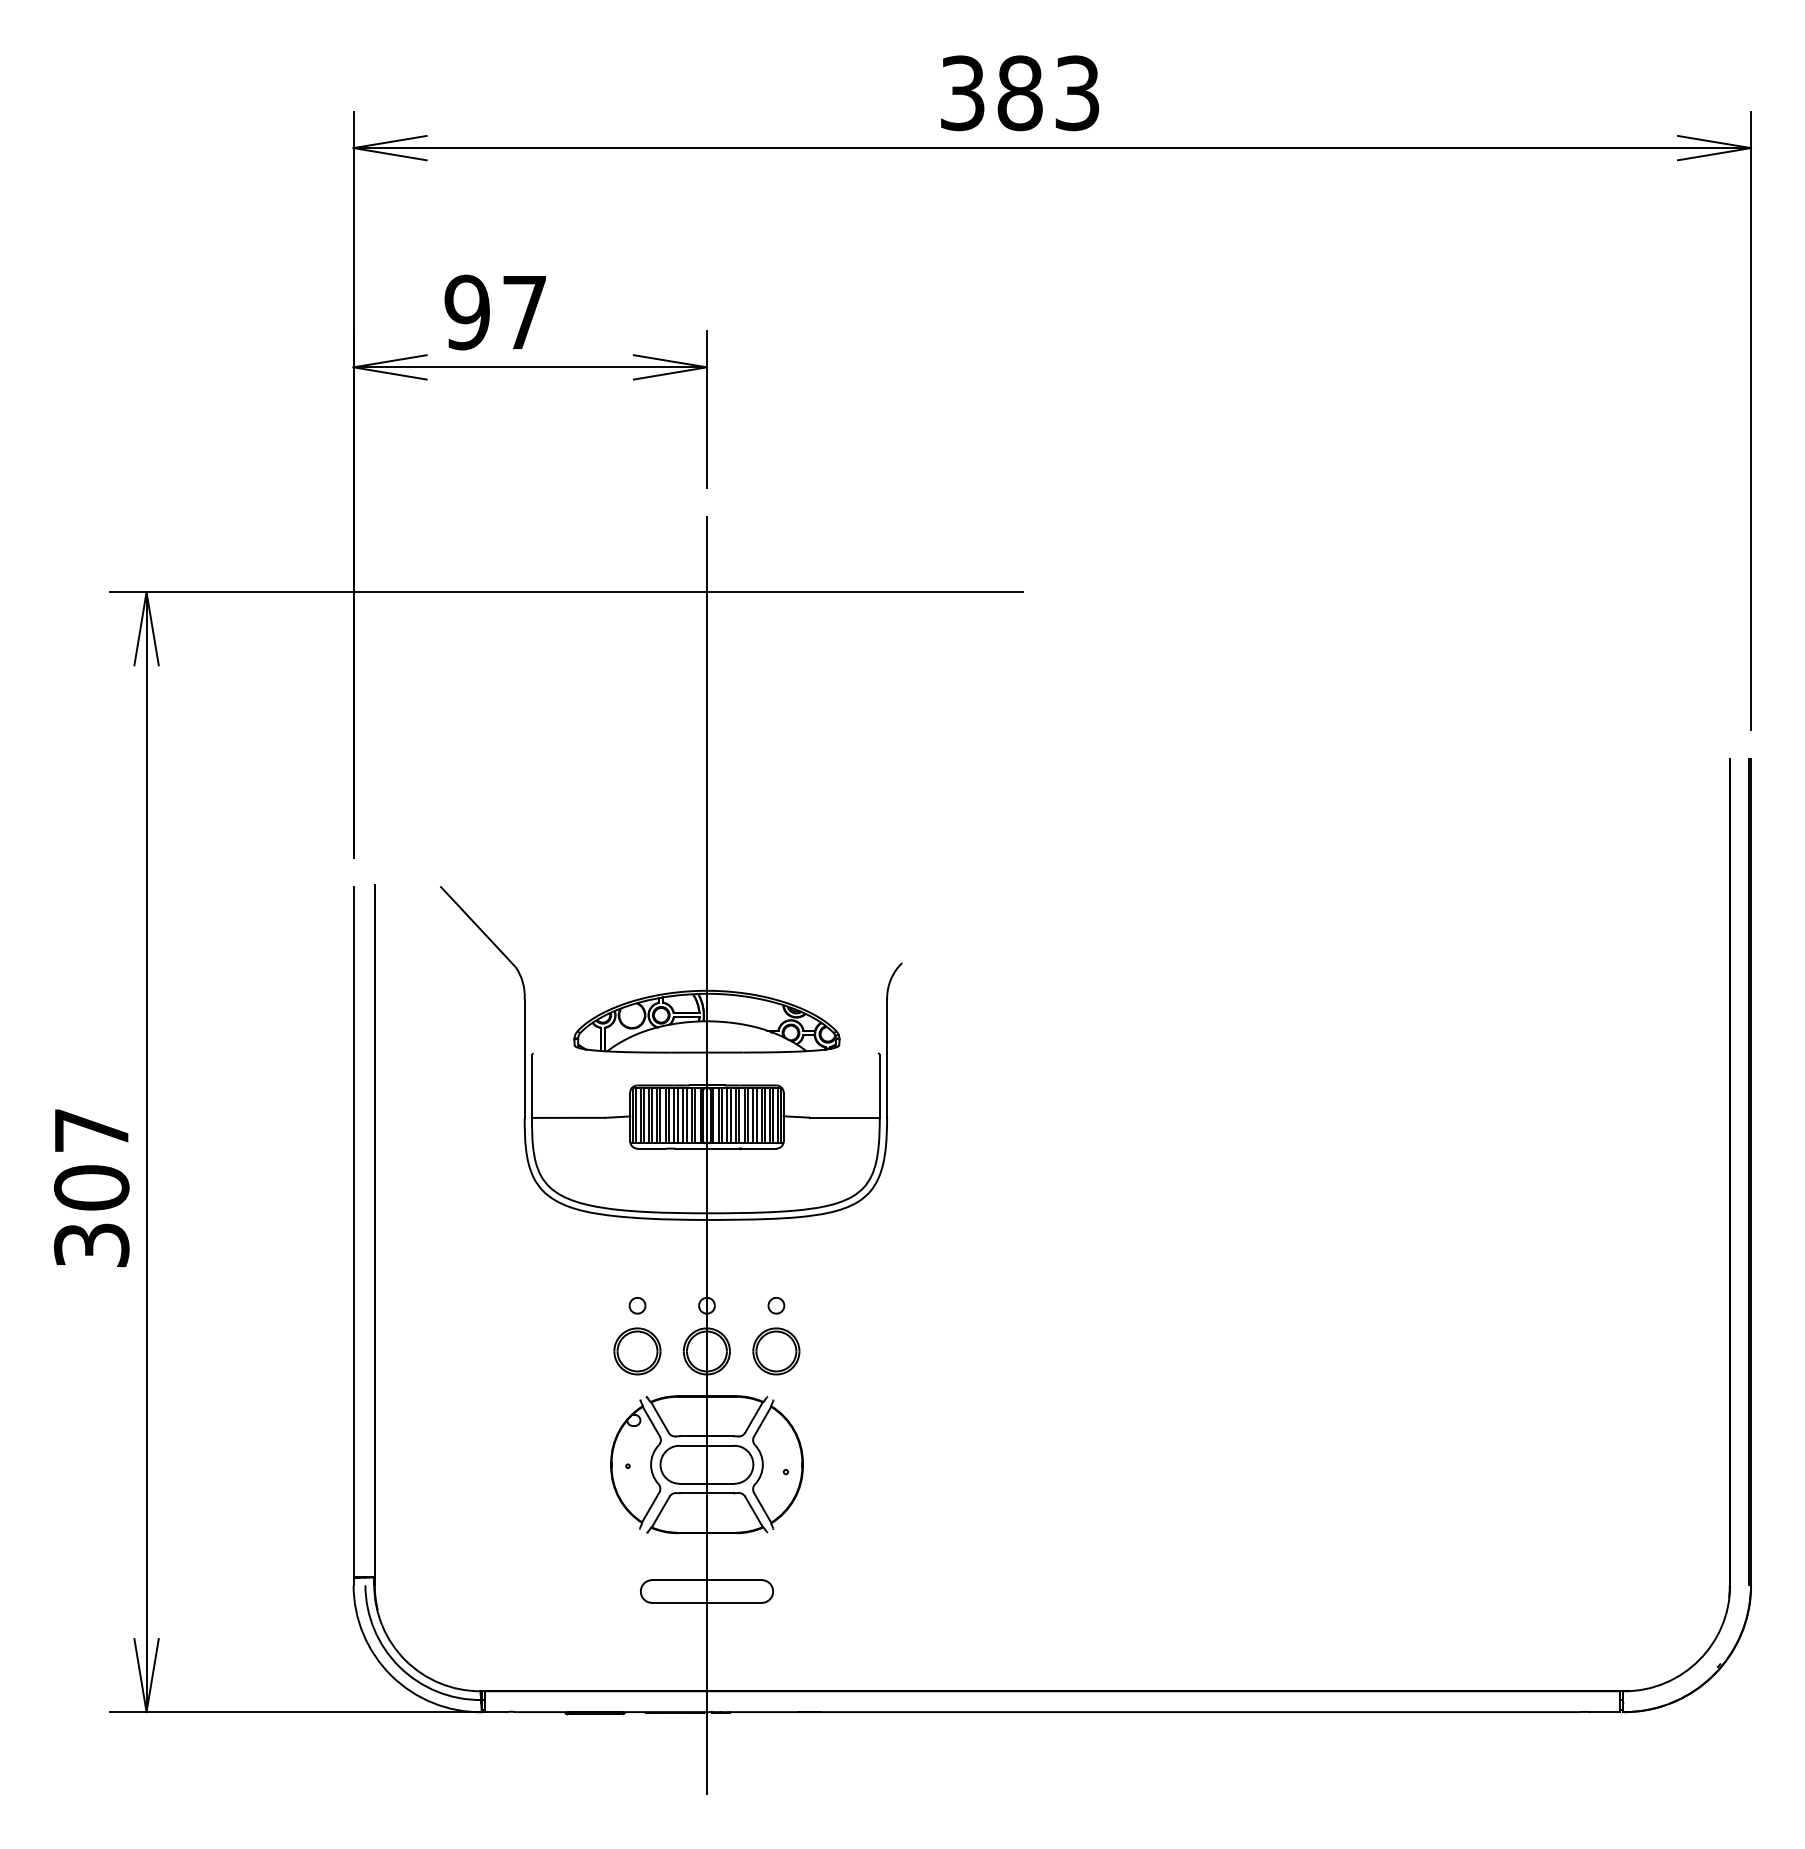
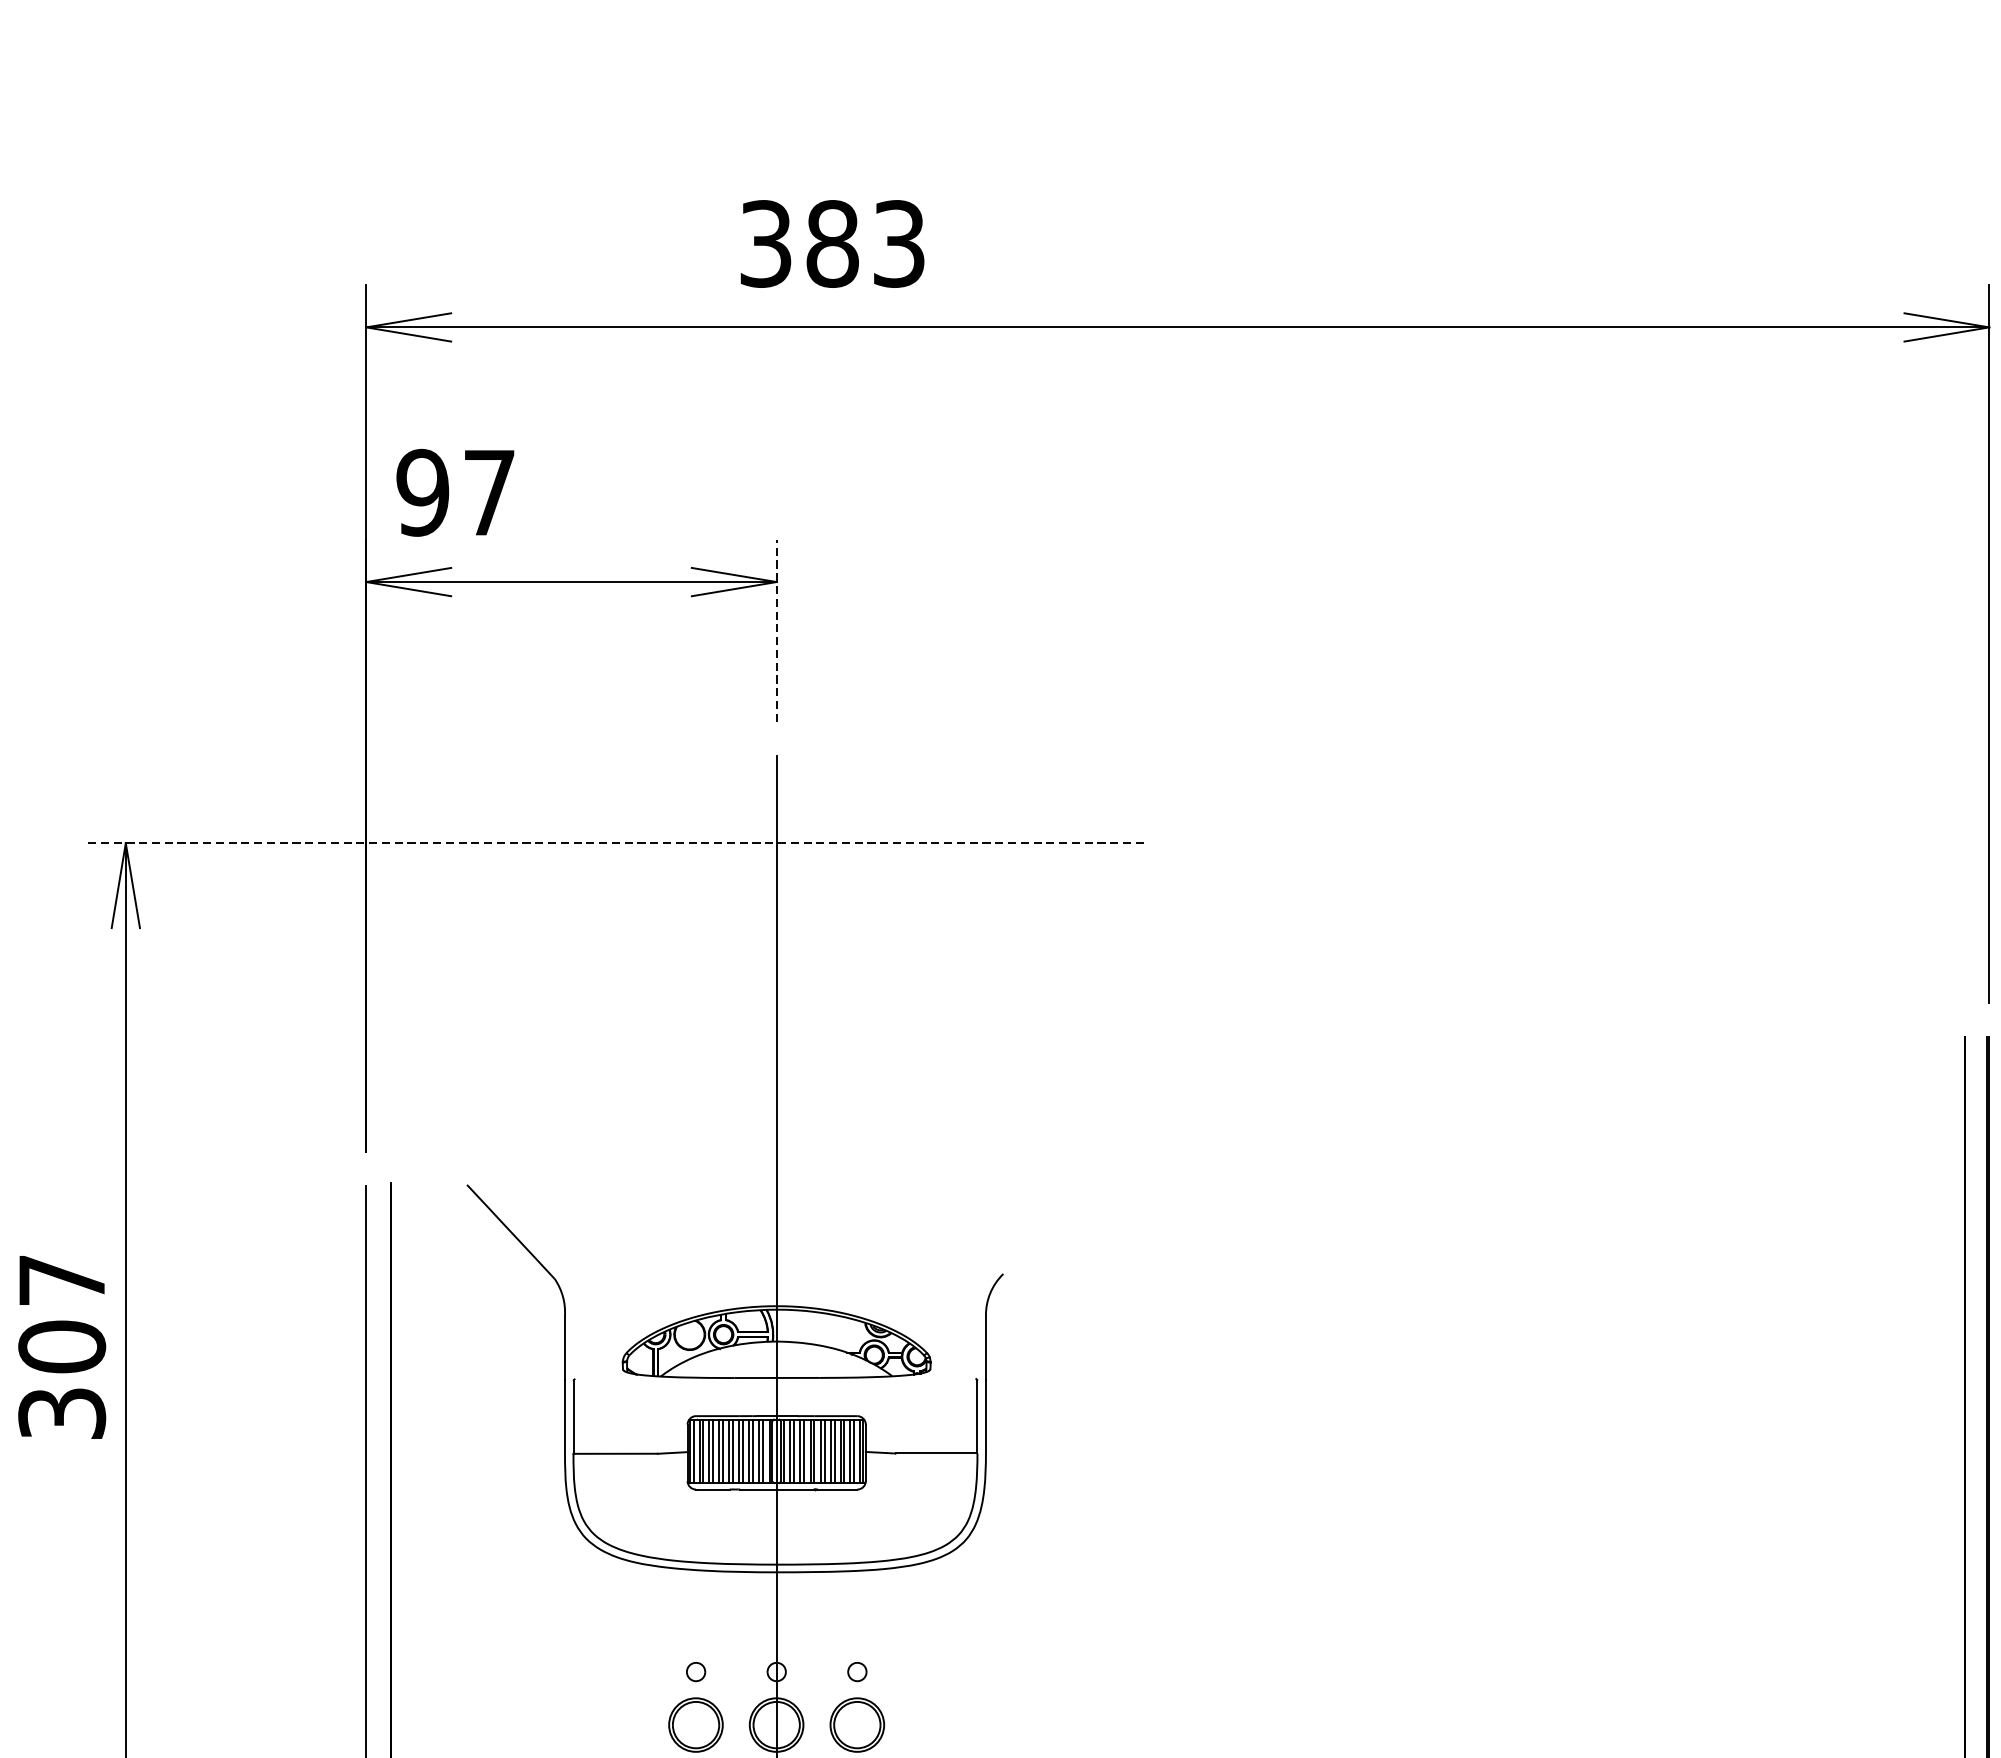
text: (1020, 93) -> (833, 244), moved
text: (494, 312) -> (454, 492), moved
line: (706, 408) -> (776, 629), solid -> dashed
line: (566, 592) -> (613, 843), solid -> dashed
text: (91, 1187) -> (61, 1346), moved

